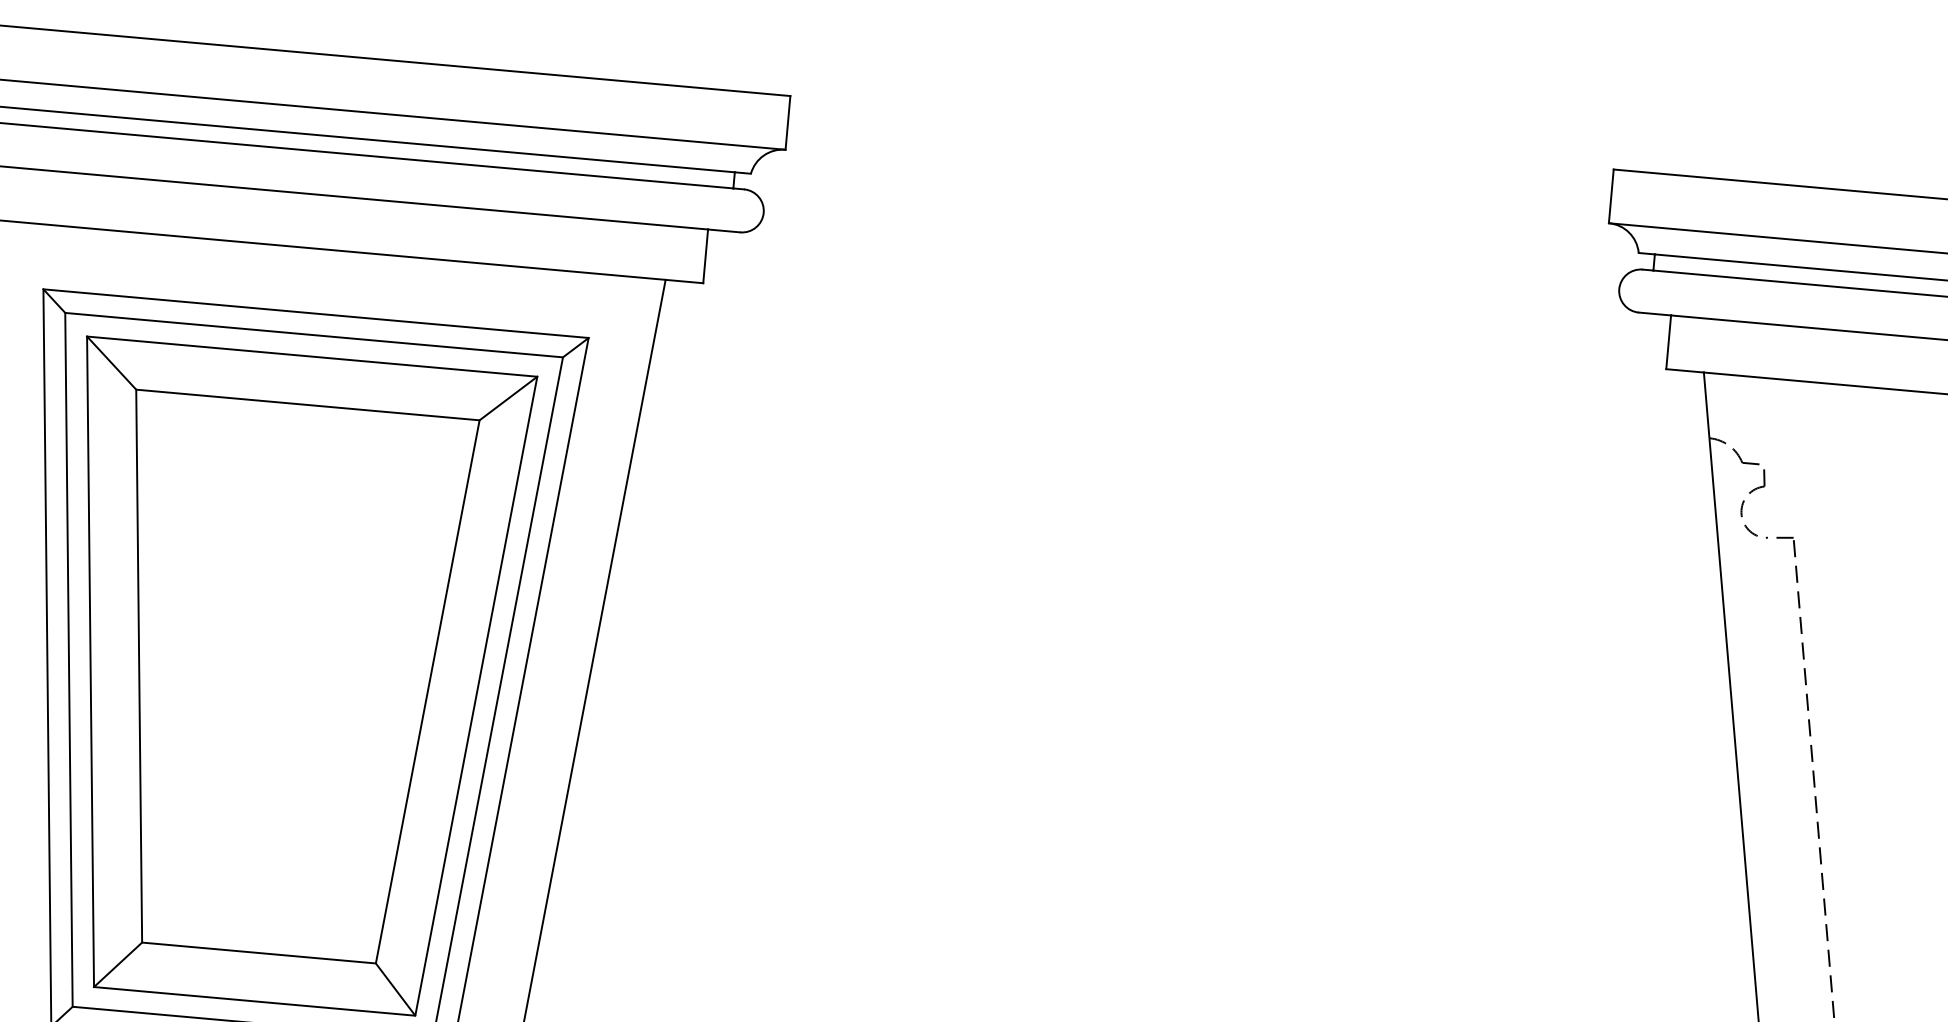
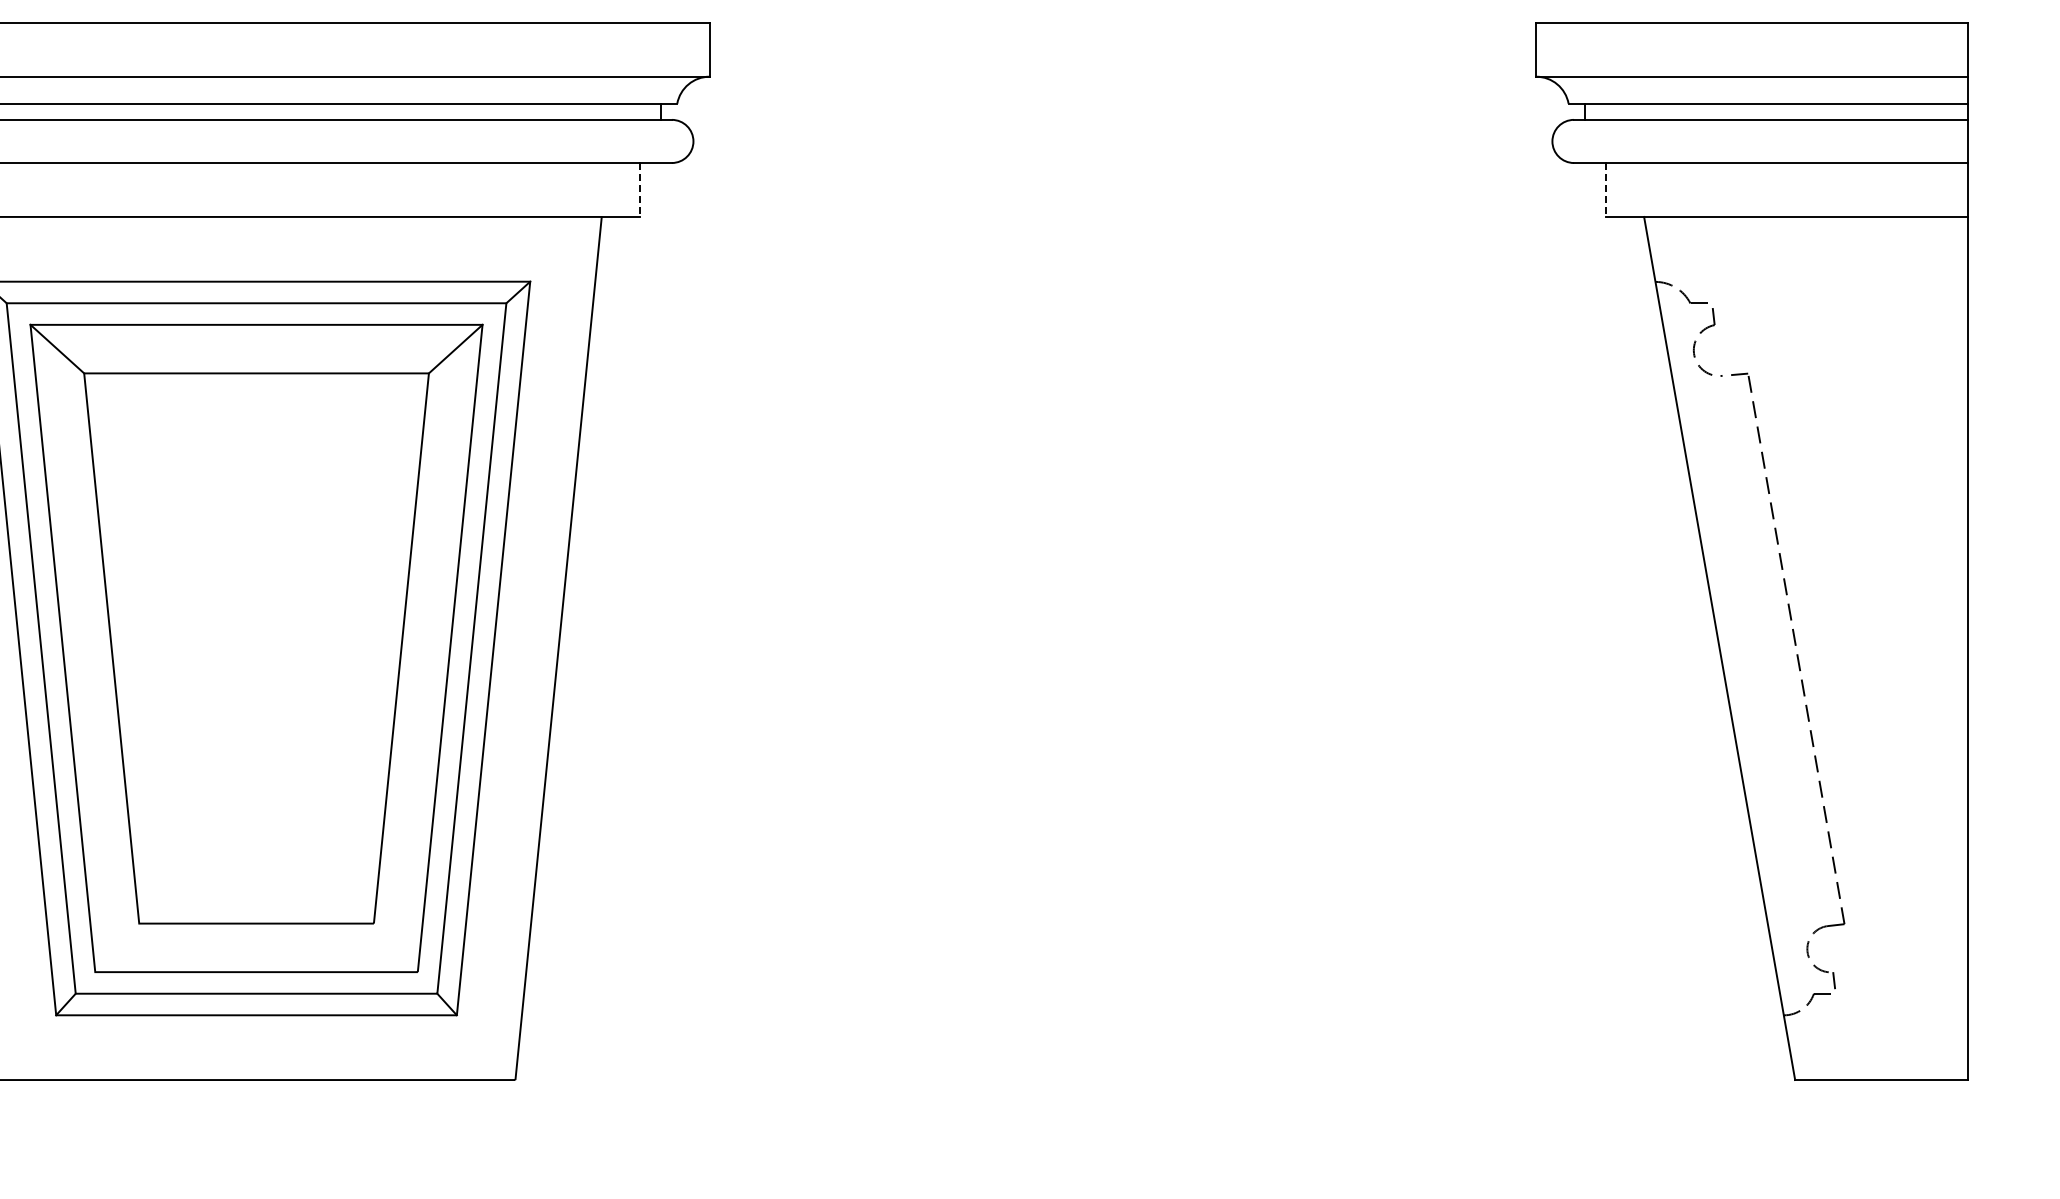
line: (705, 256) -> (639, 190), solid -> dashed
line: (1668, 342) -> (1606, 190), solid -> dashed
line: (118, 964) -> (117, 947), removed
line: (395, 989) -> (395, 947), removed

